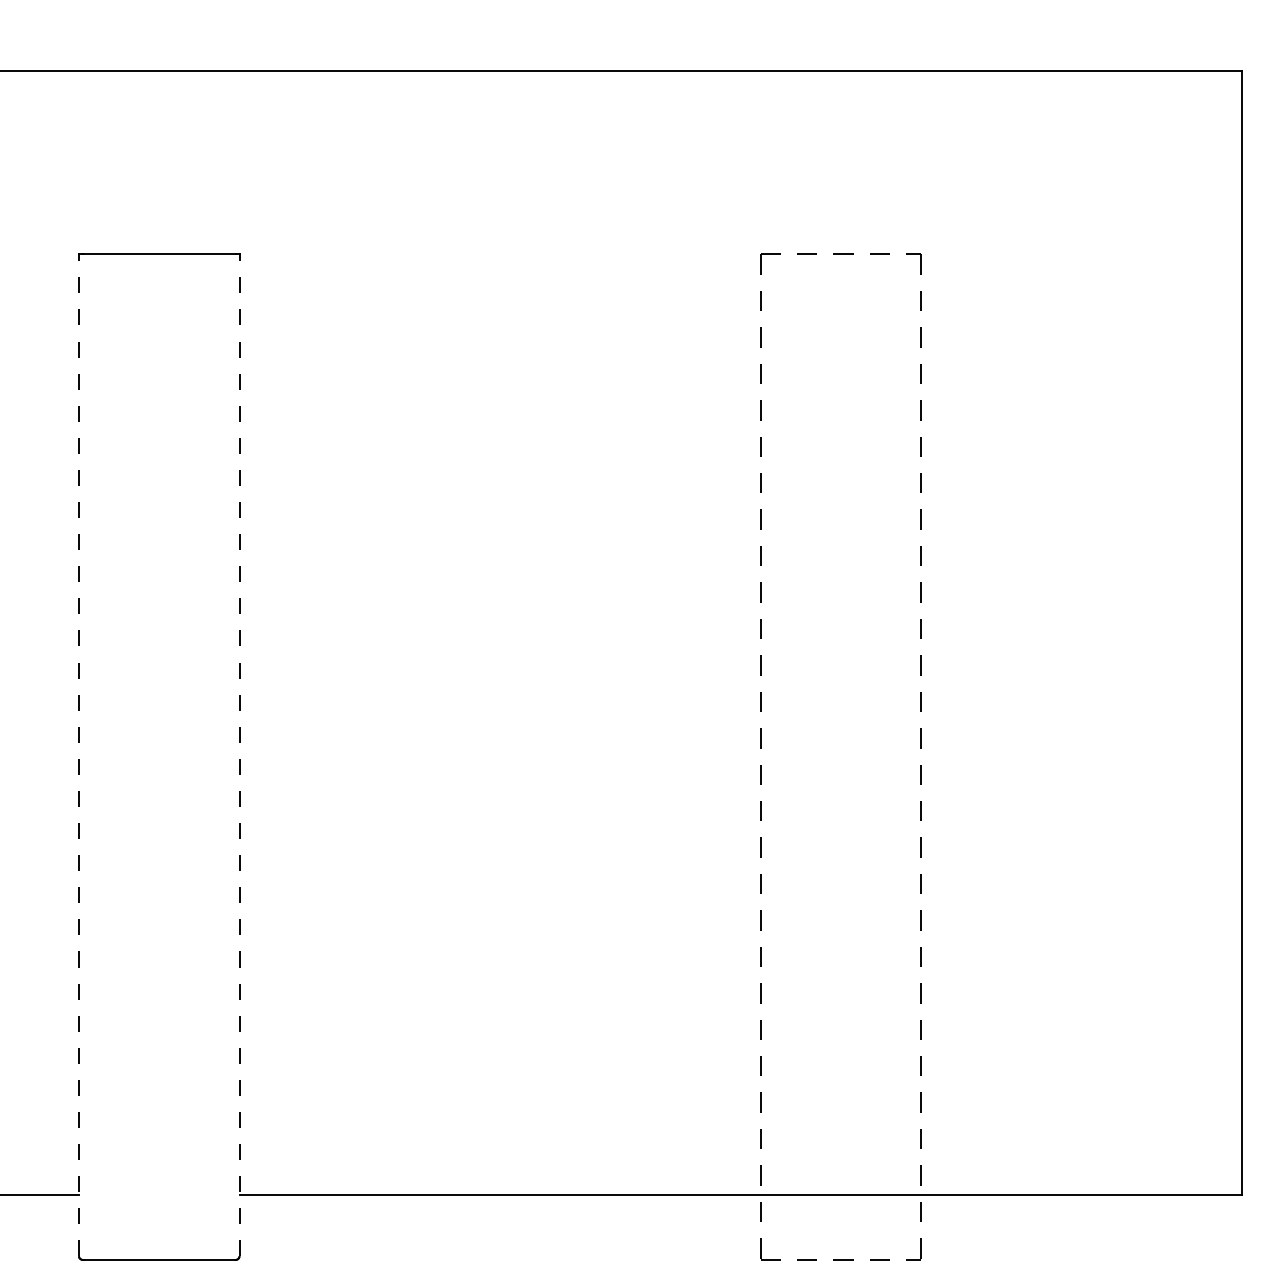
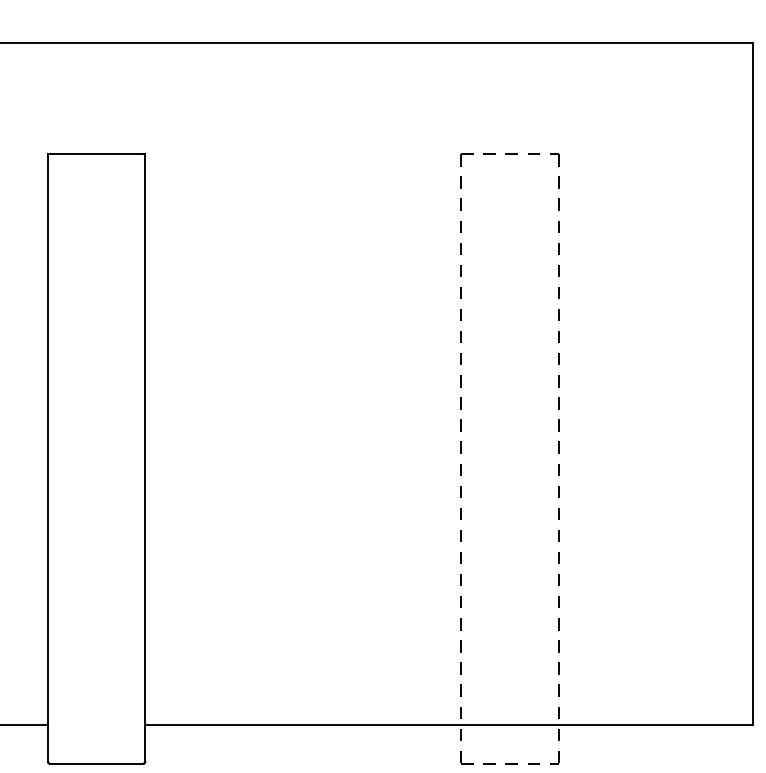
line: (79, 756) -> (48, 458), dashed -> solid
line: (239, 756) -> (145, 458), dashed -> solid

